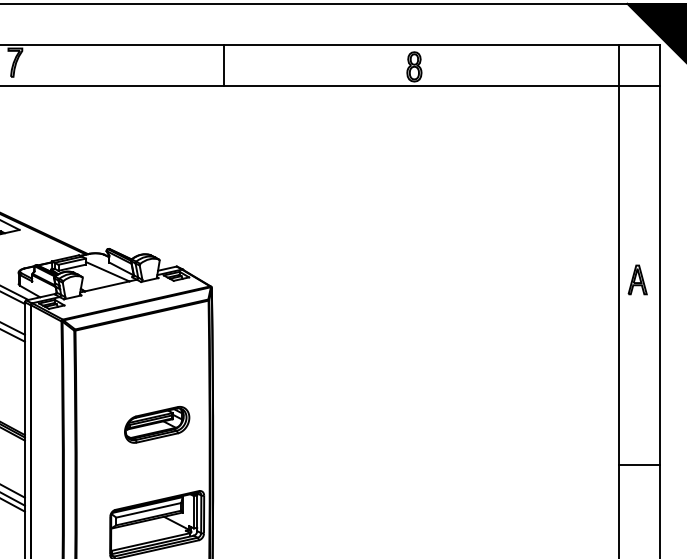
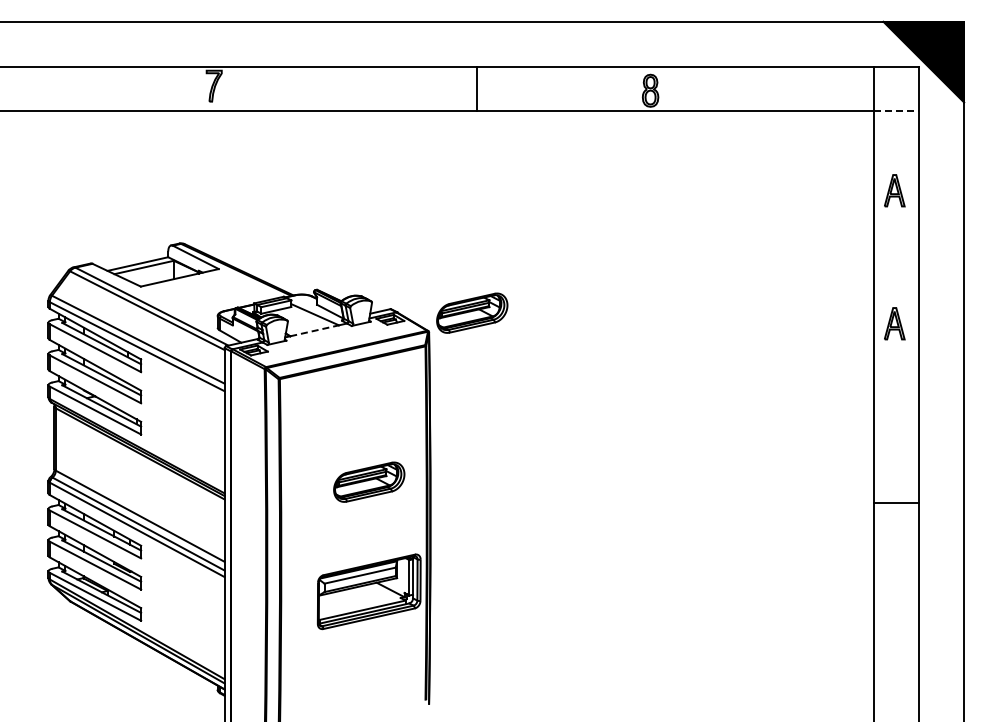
line: (224, 64) -> (476, 88), moved
line: (640, 85) -> (897, 111), solid -> dashed
part: (637, 158) -> (894, 190), added
part: (251, 269) -> (472, 312), added
line: (107, 286) -> (314, 330), solid -> dashed
line: (639, 464) -> (896, 502), moved

